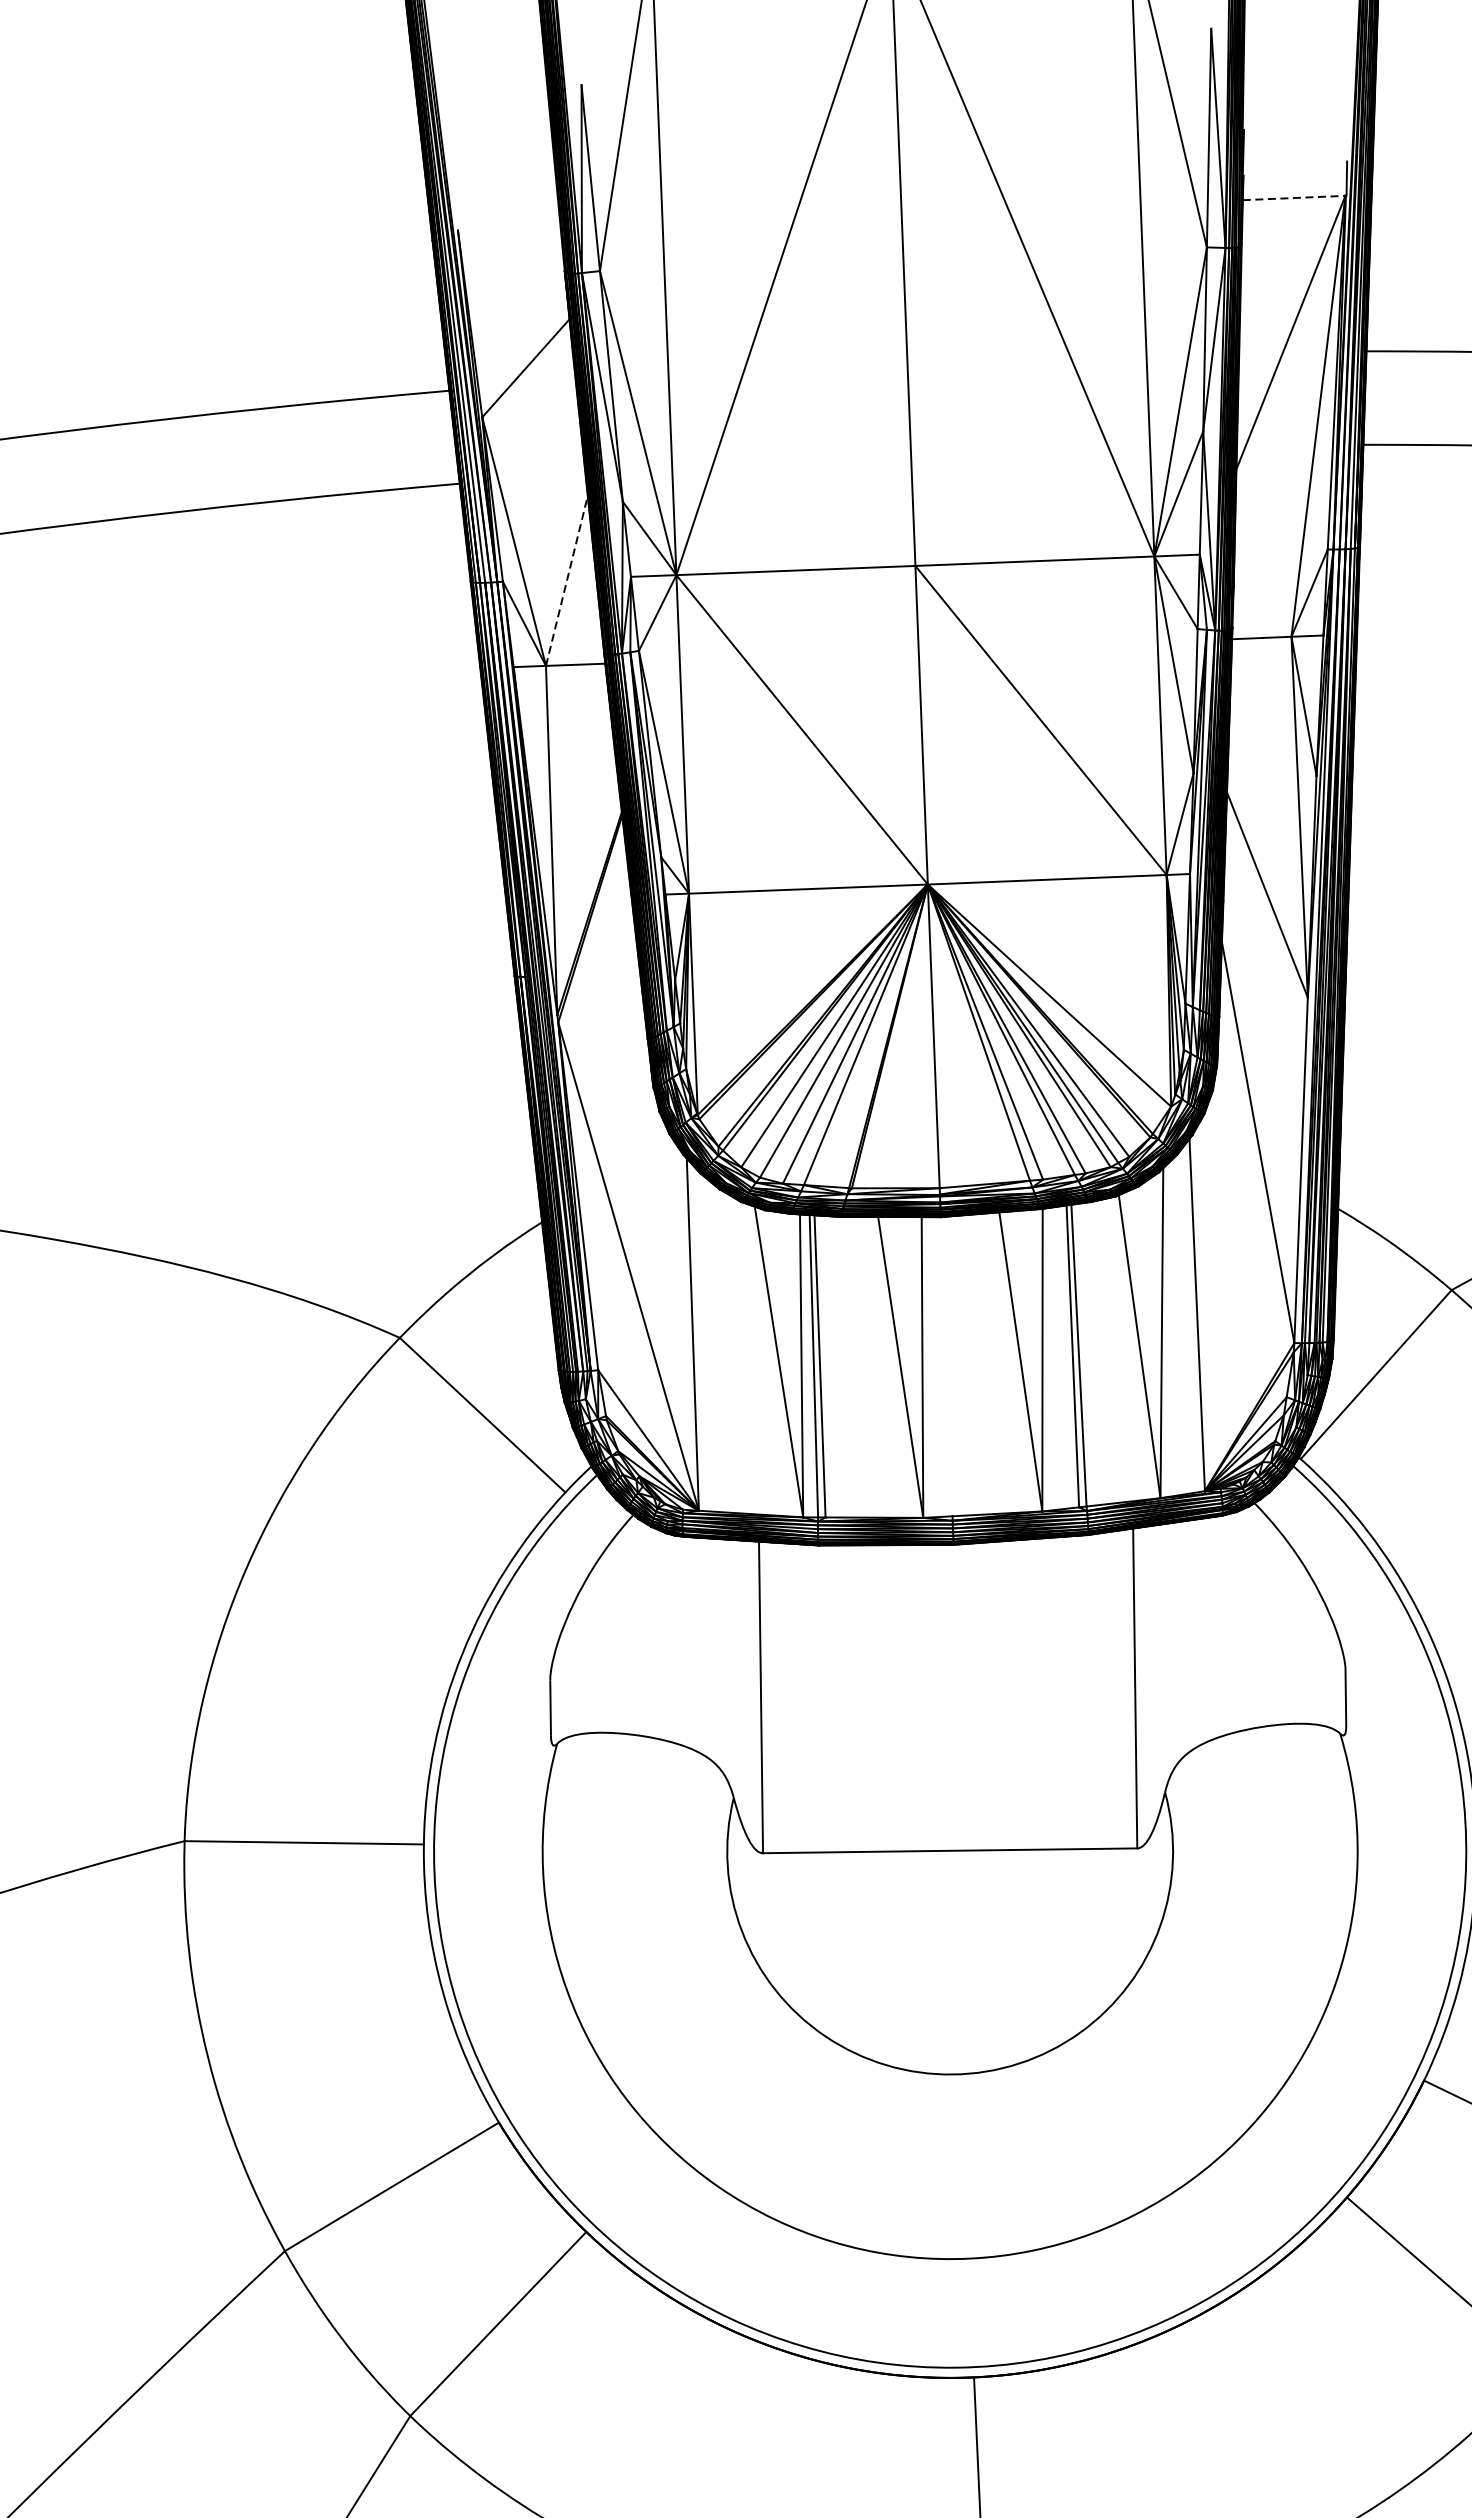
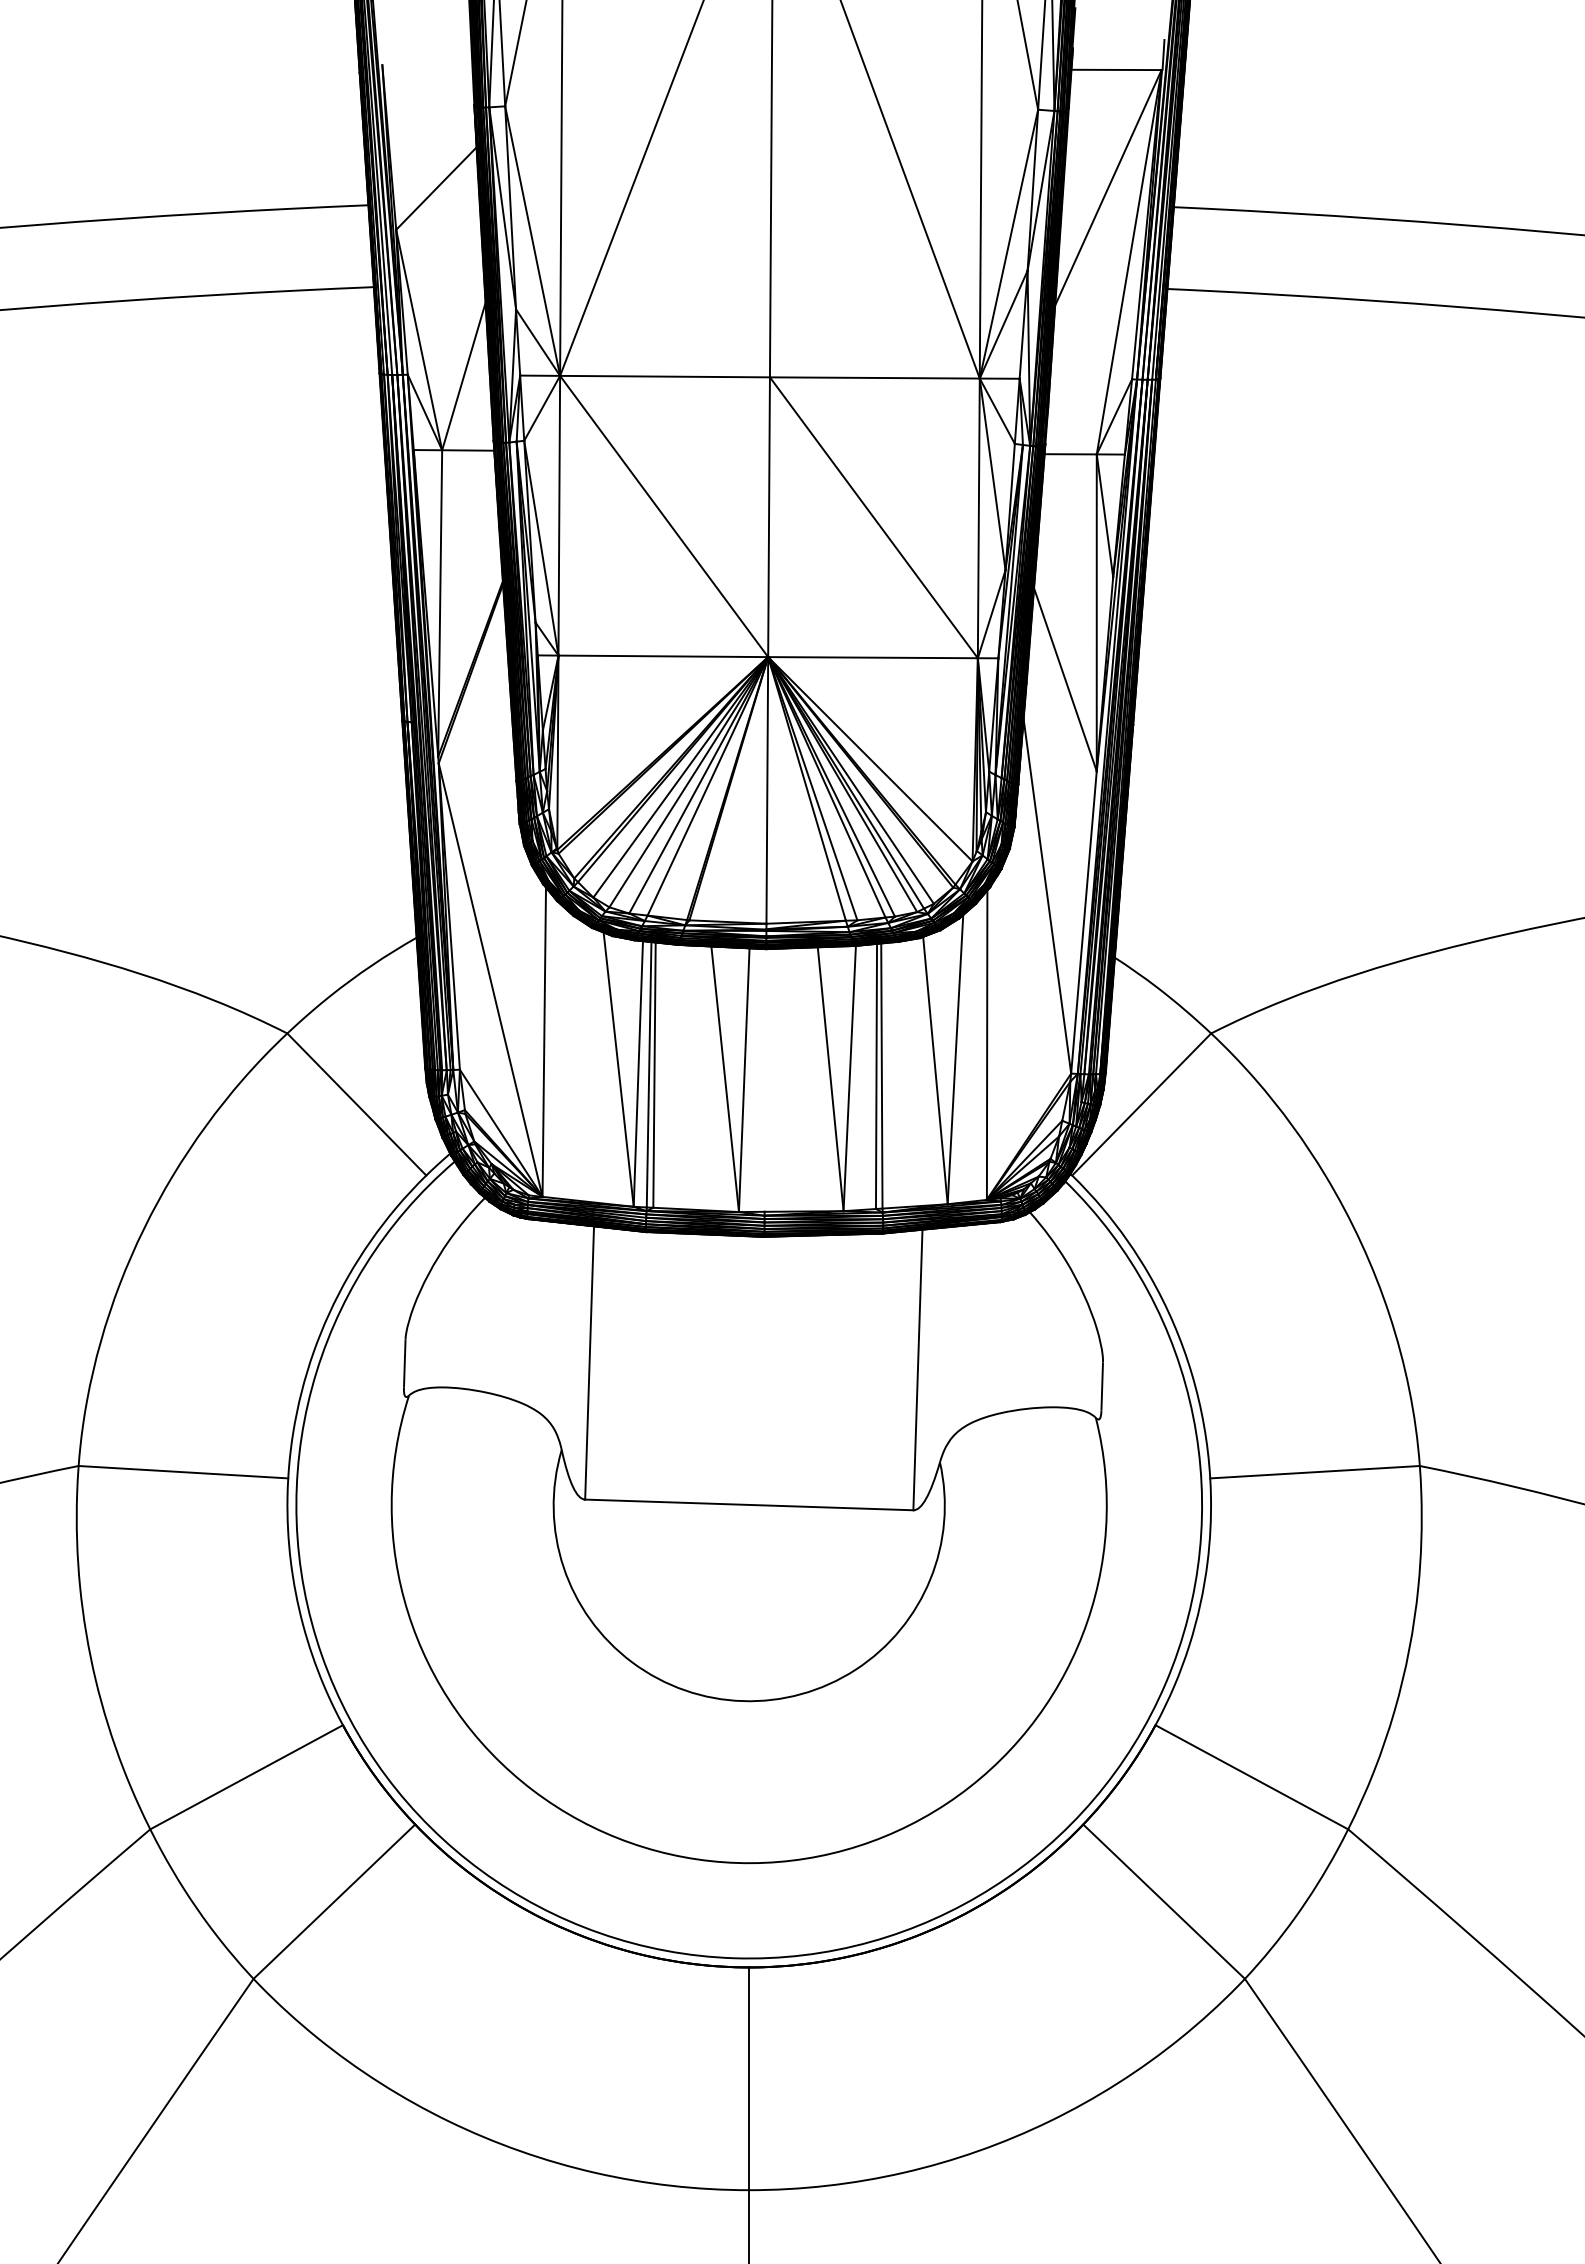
line: (1295, 197) -> (1117, 69), dashed -> solid
line: (566, 580) -> (463, 376), dashed -> solid

